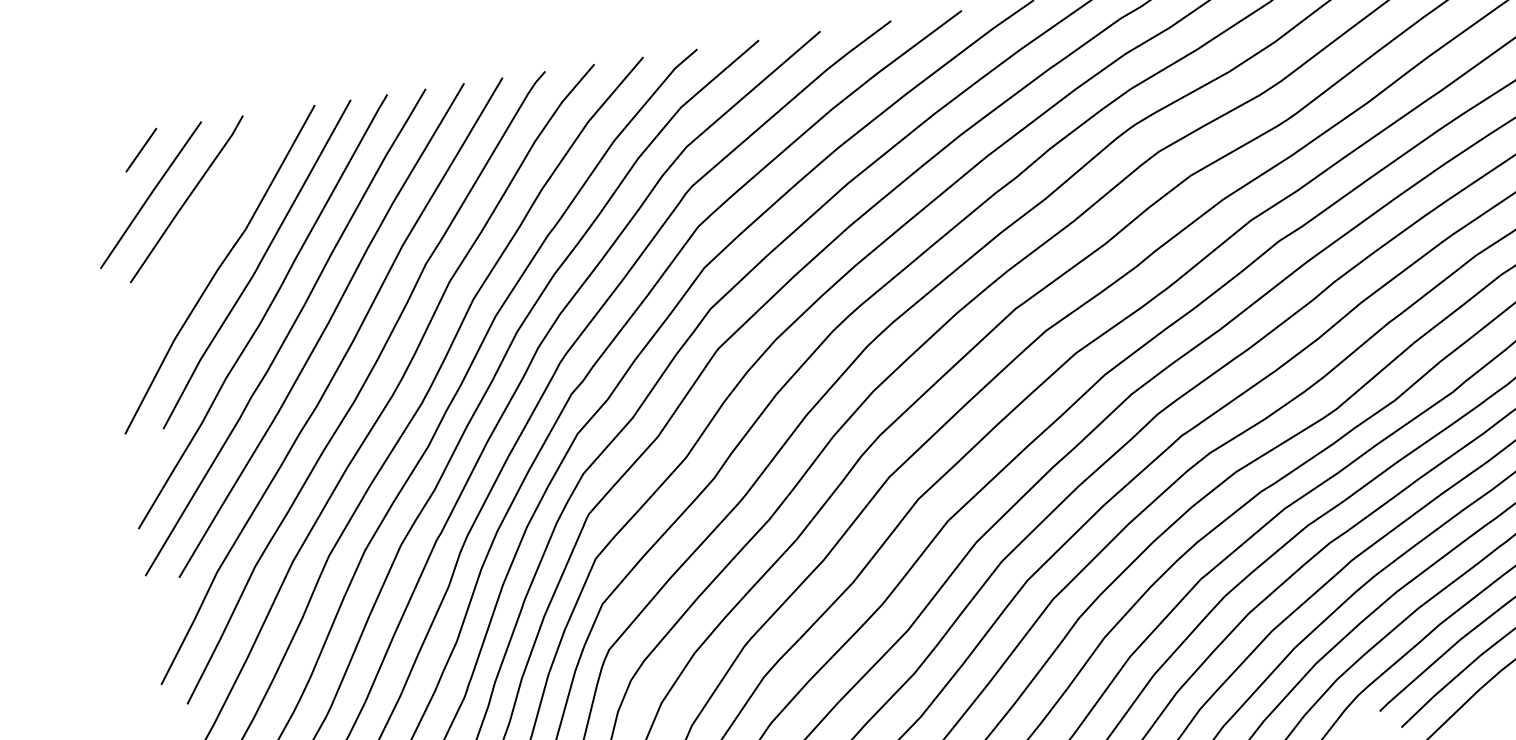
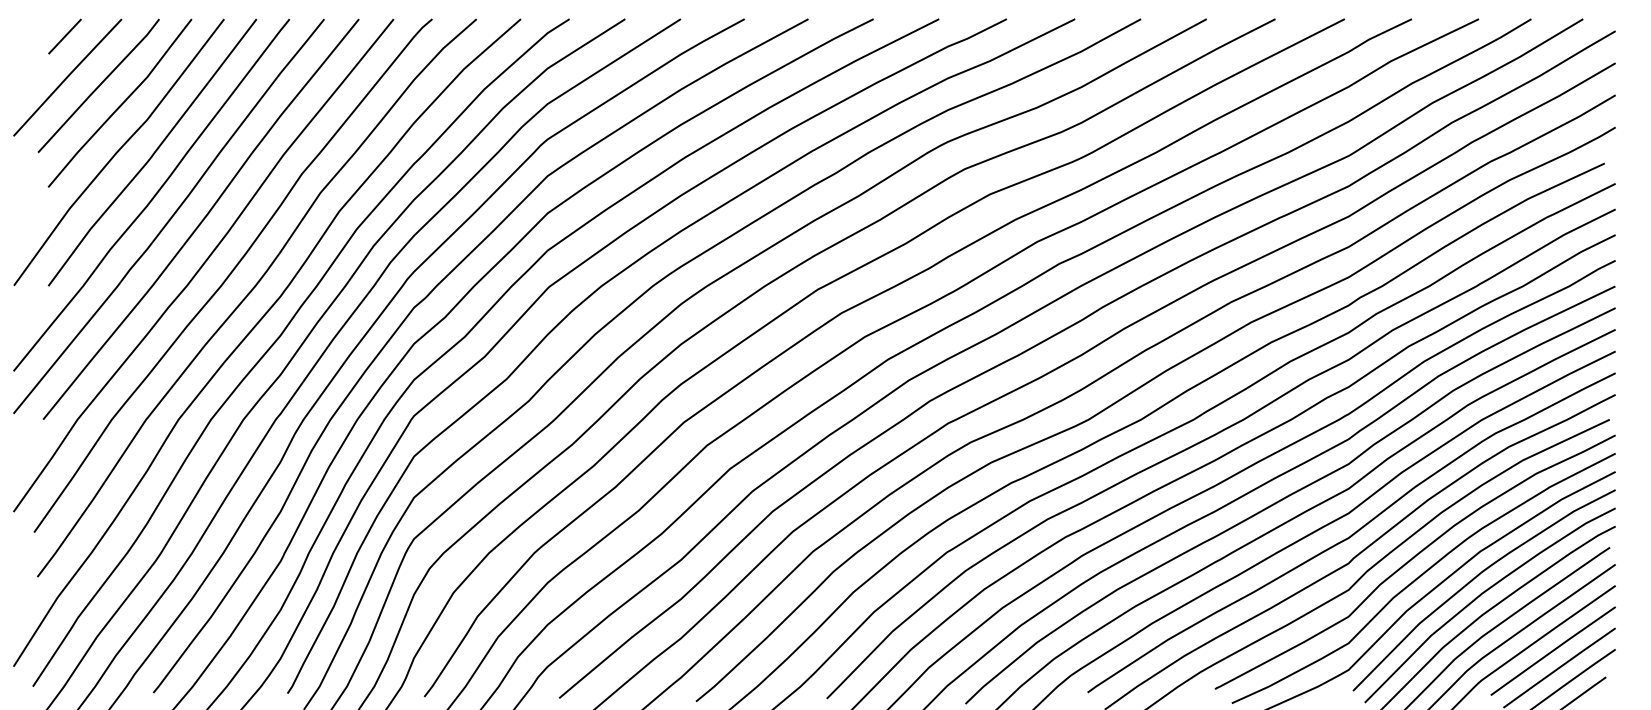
curve: (214, 215) -> (121, 103), added

